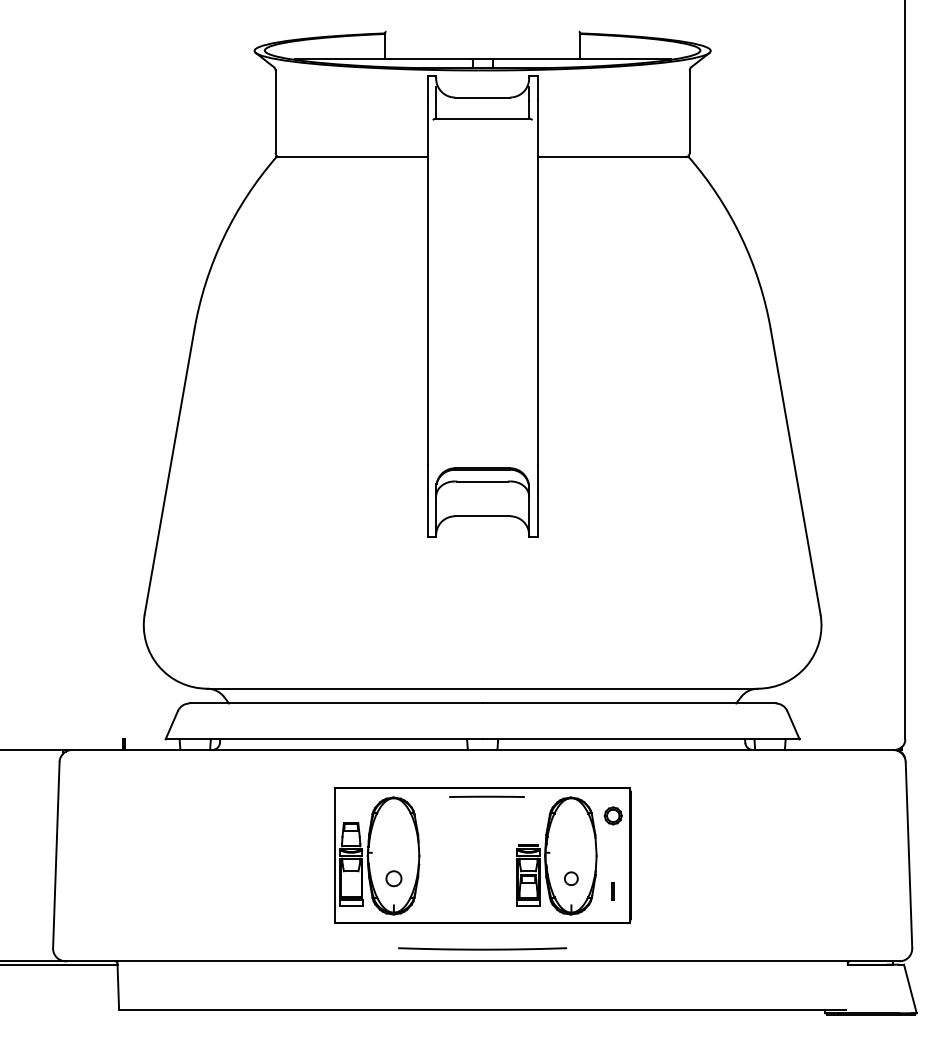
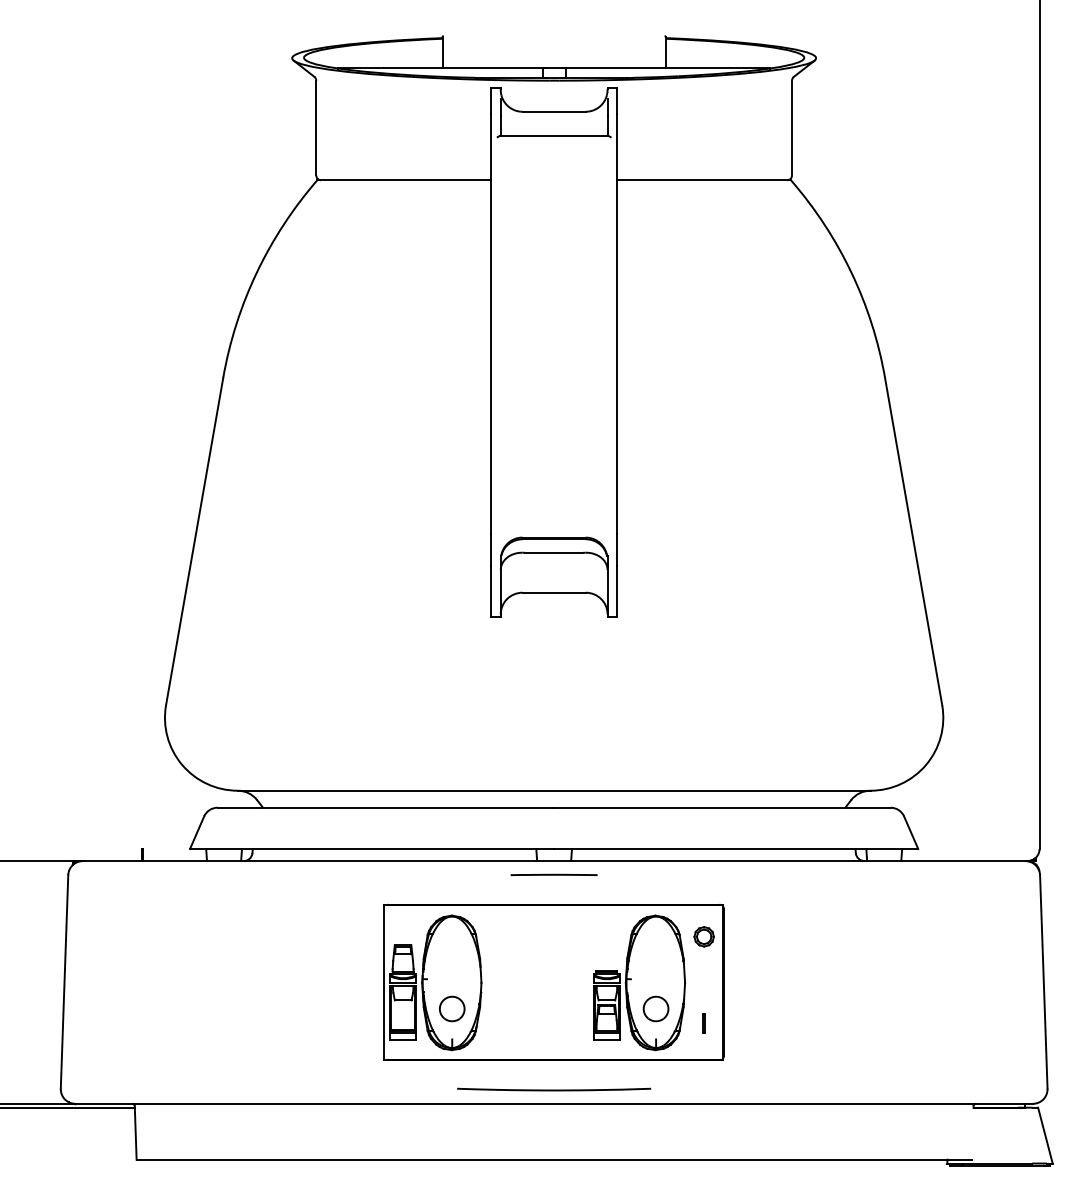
line: (486, 796) -> (553, 874), moved
part: (394, 878) -> (452, 1008), size x1.43
part: (570, 878) -> (655, 1008), size x1.67

